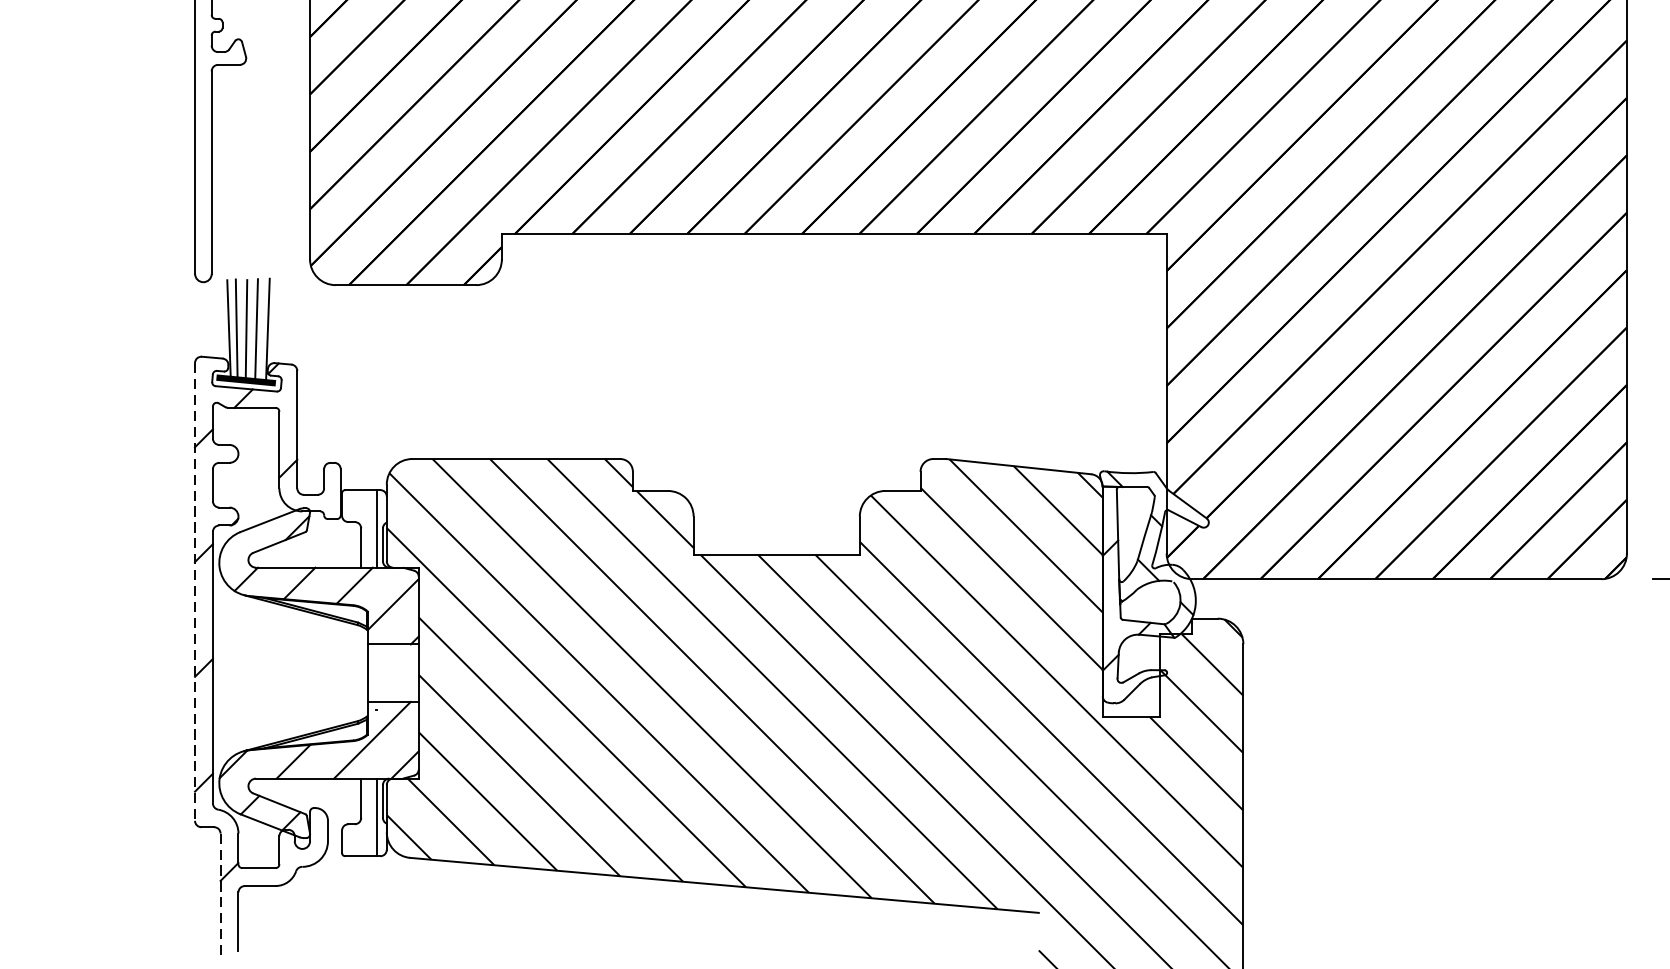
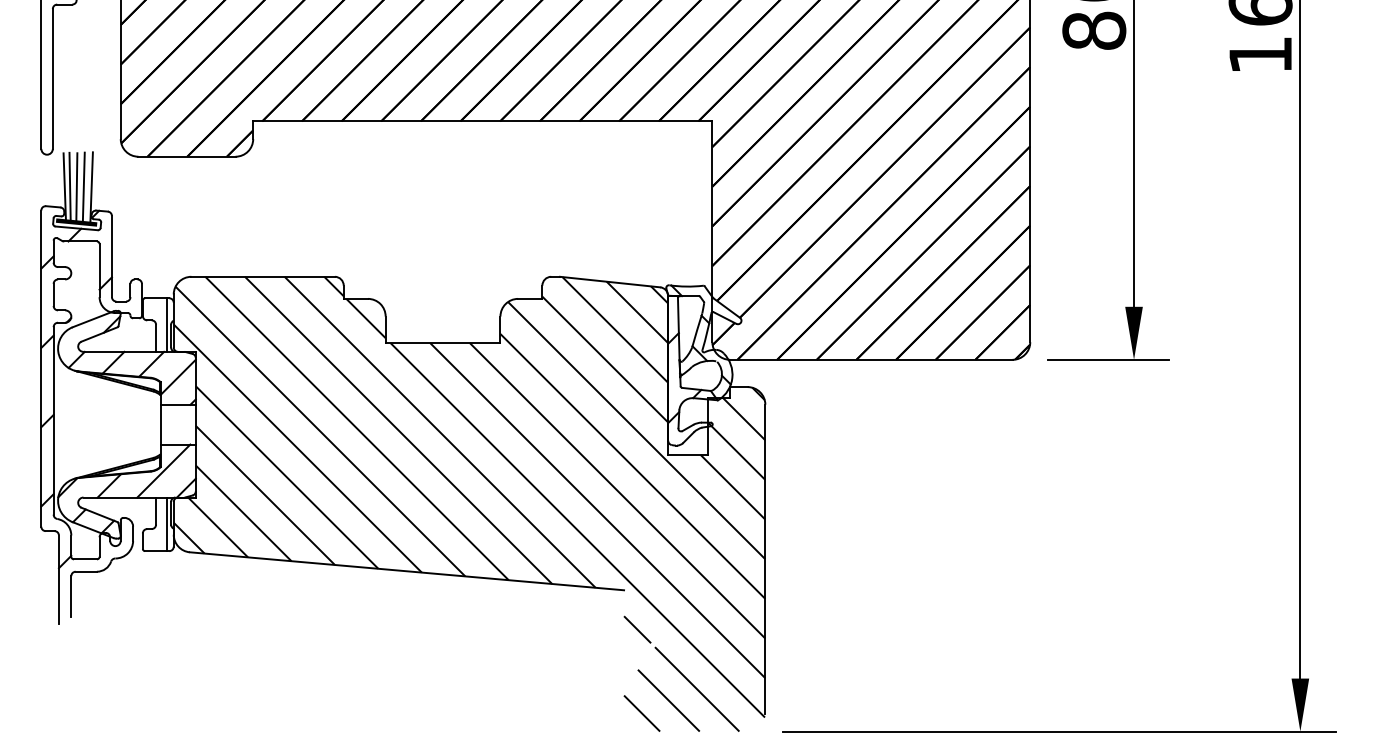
line: (195, 593) -> (41, 369), dashed -> solid
line: (219, 898) -> (58, 580), dashed -> solid

